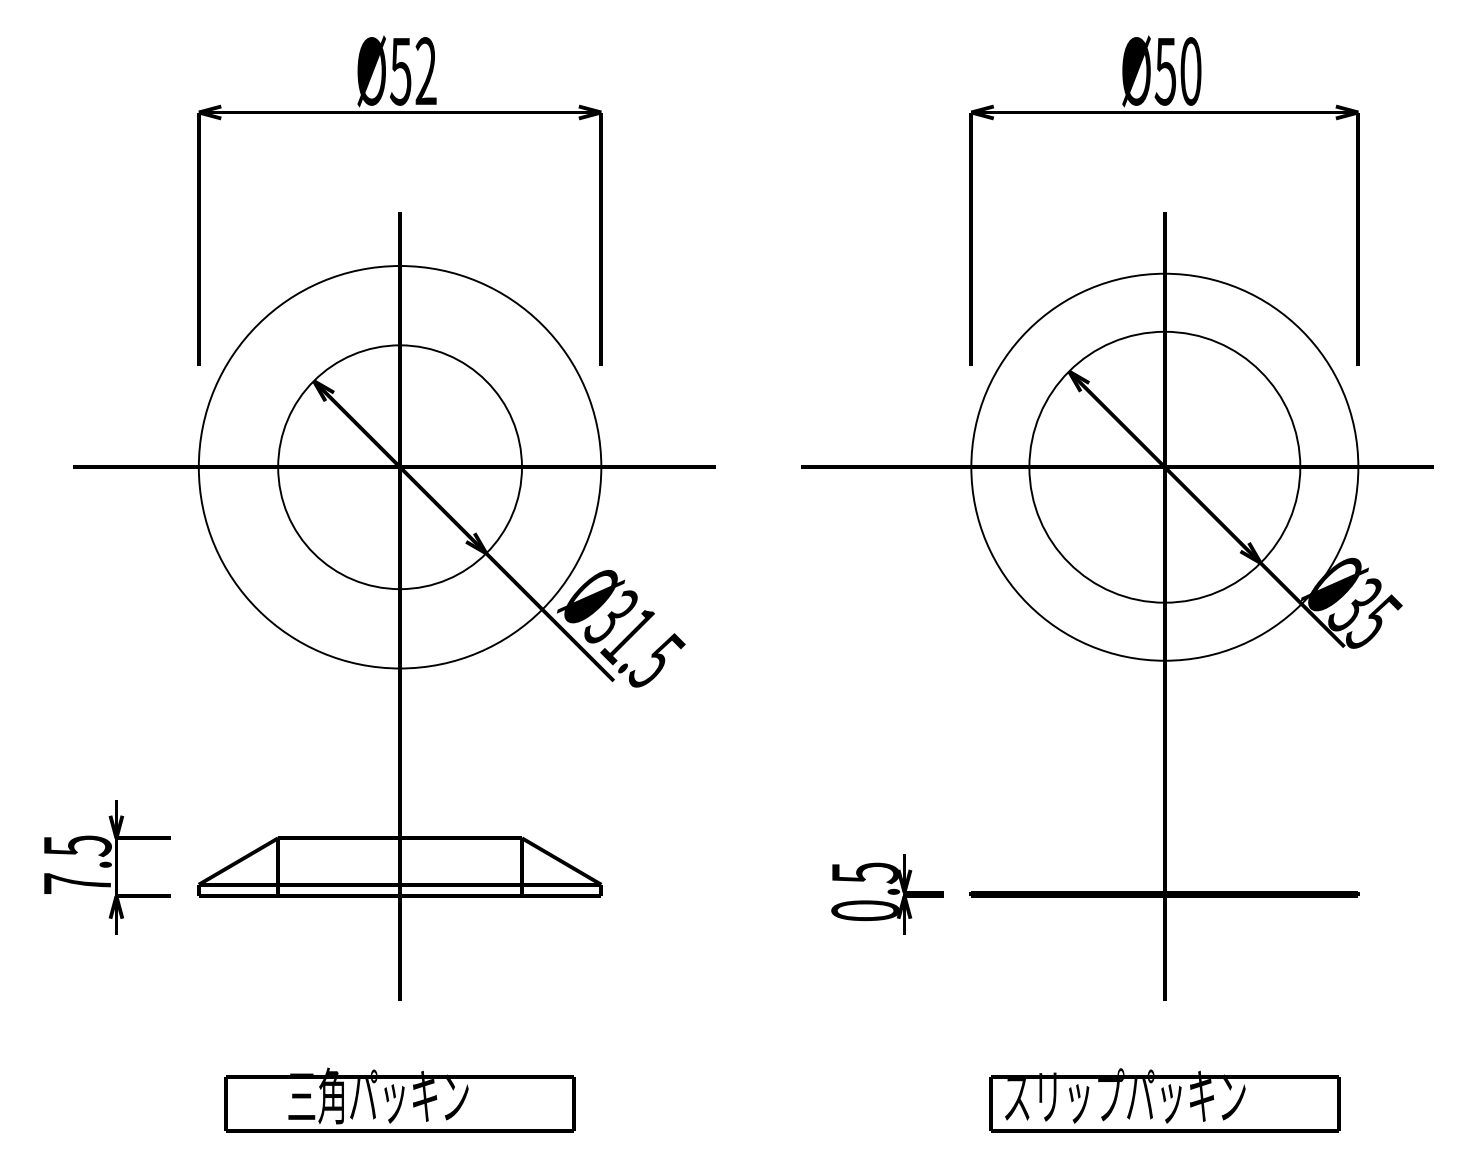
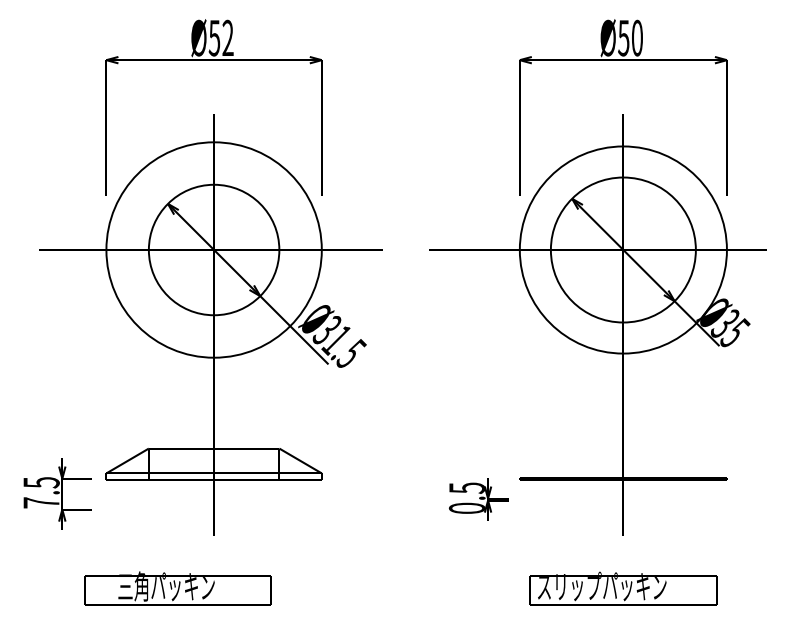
text: (107, 866) -> (57, 493), moved
text: (886, 894) -> (478, 499), moved
text: (398, 1099) -> (177, 588), moved

